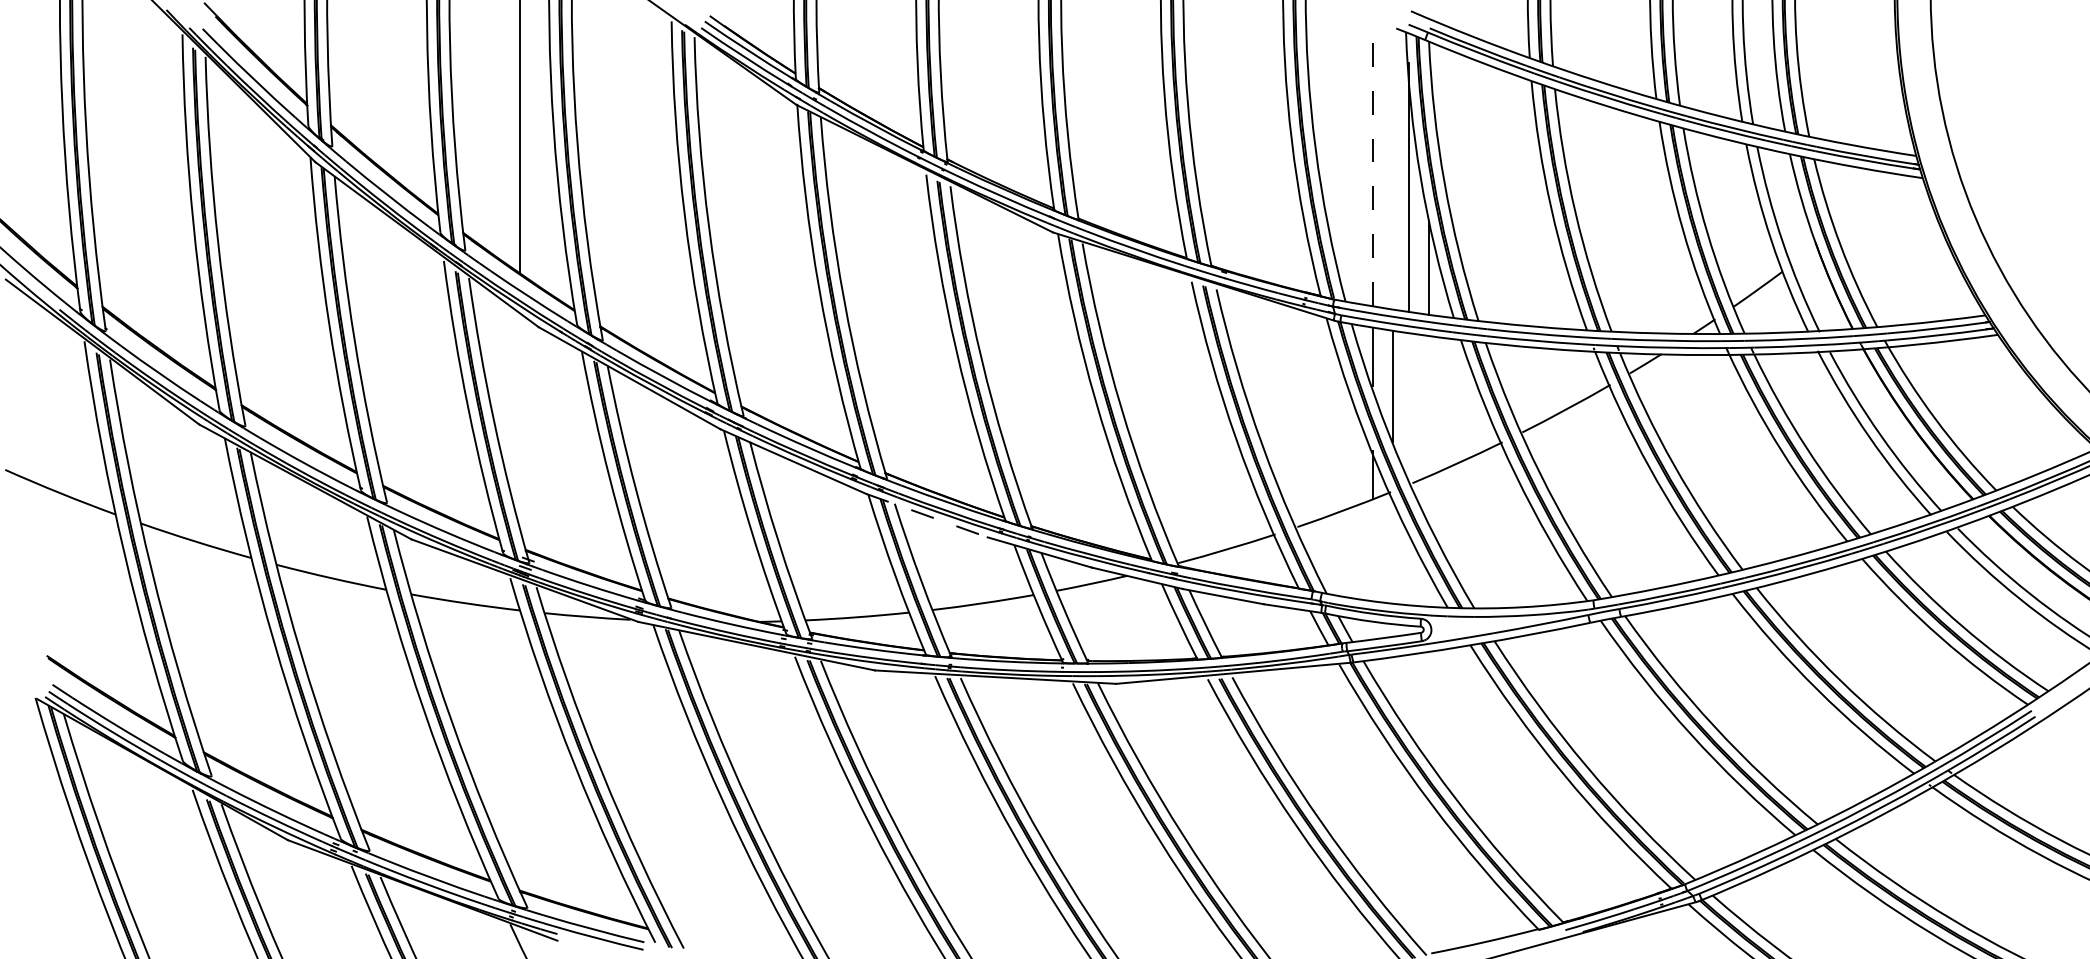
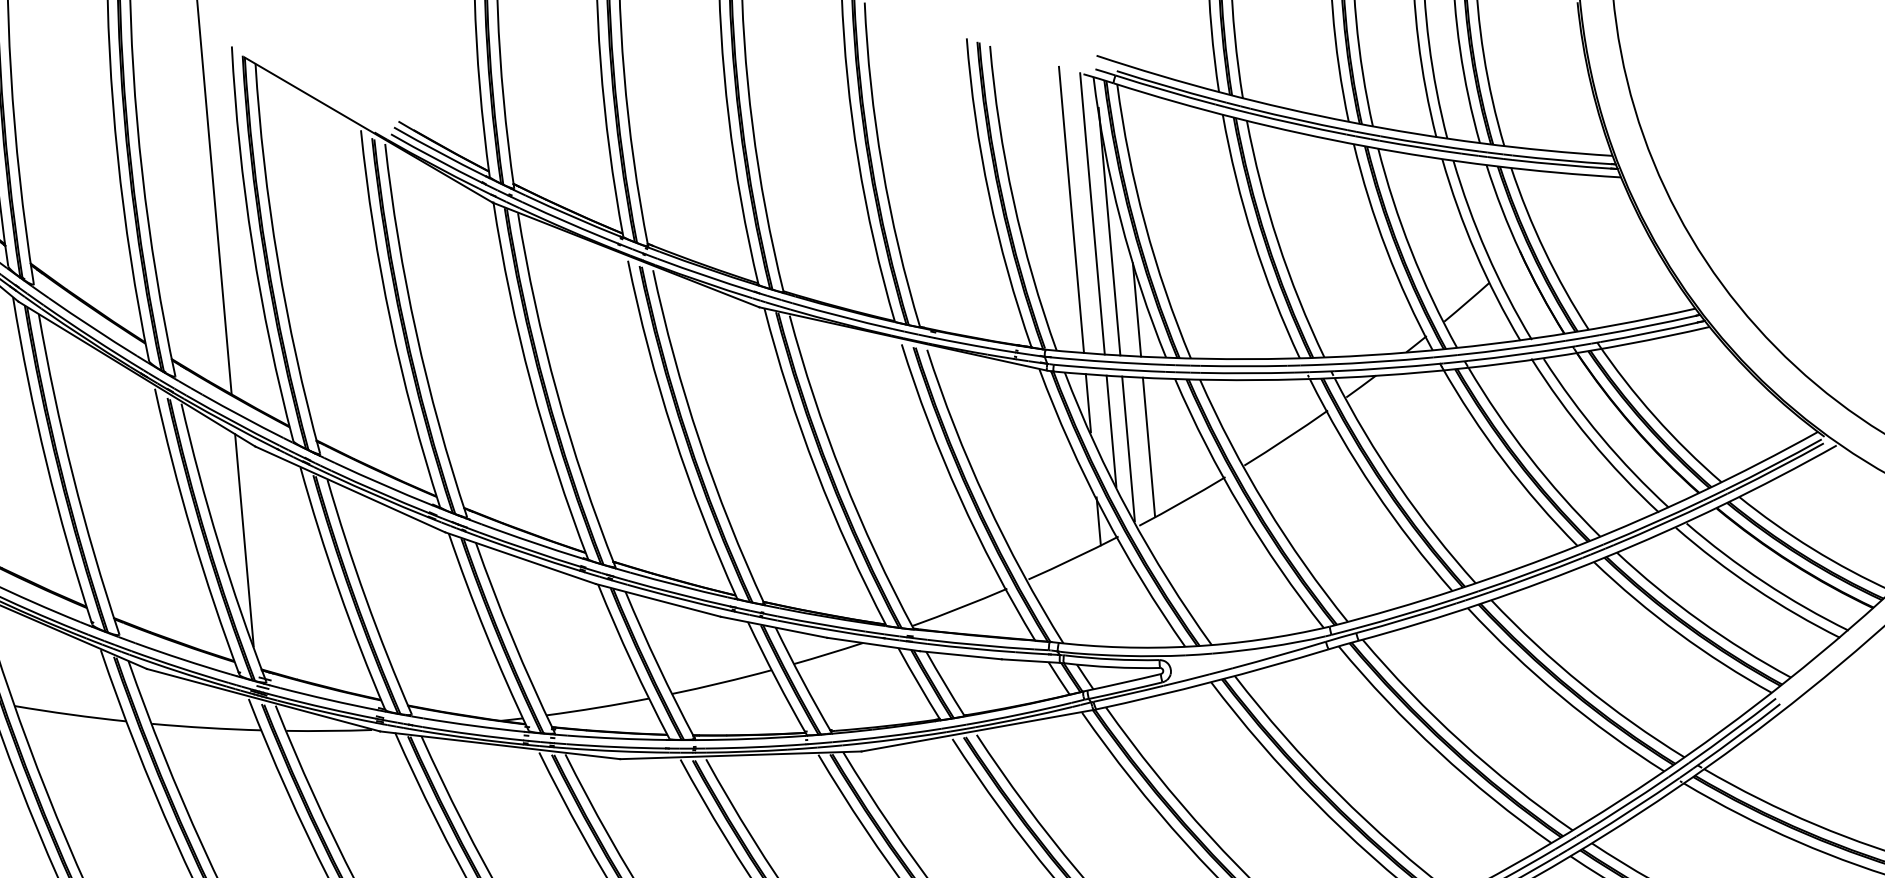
line: (1372, 162) -> (1071, 209), dashed -> solid
line: (1393, 168) -> (1092, 213), added
line: (1408, 405) -> (1128, 448), added
line: (1429, 405) -> (1149, 446), added
line: (519, 419) -> (244, 540), added
line: (926, 515) -> (657, 600), dashed -> solid

